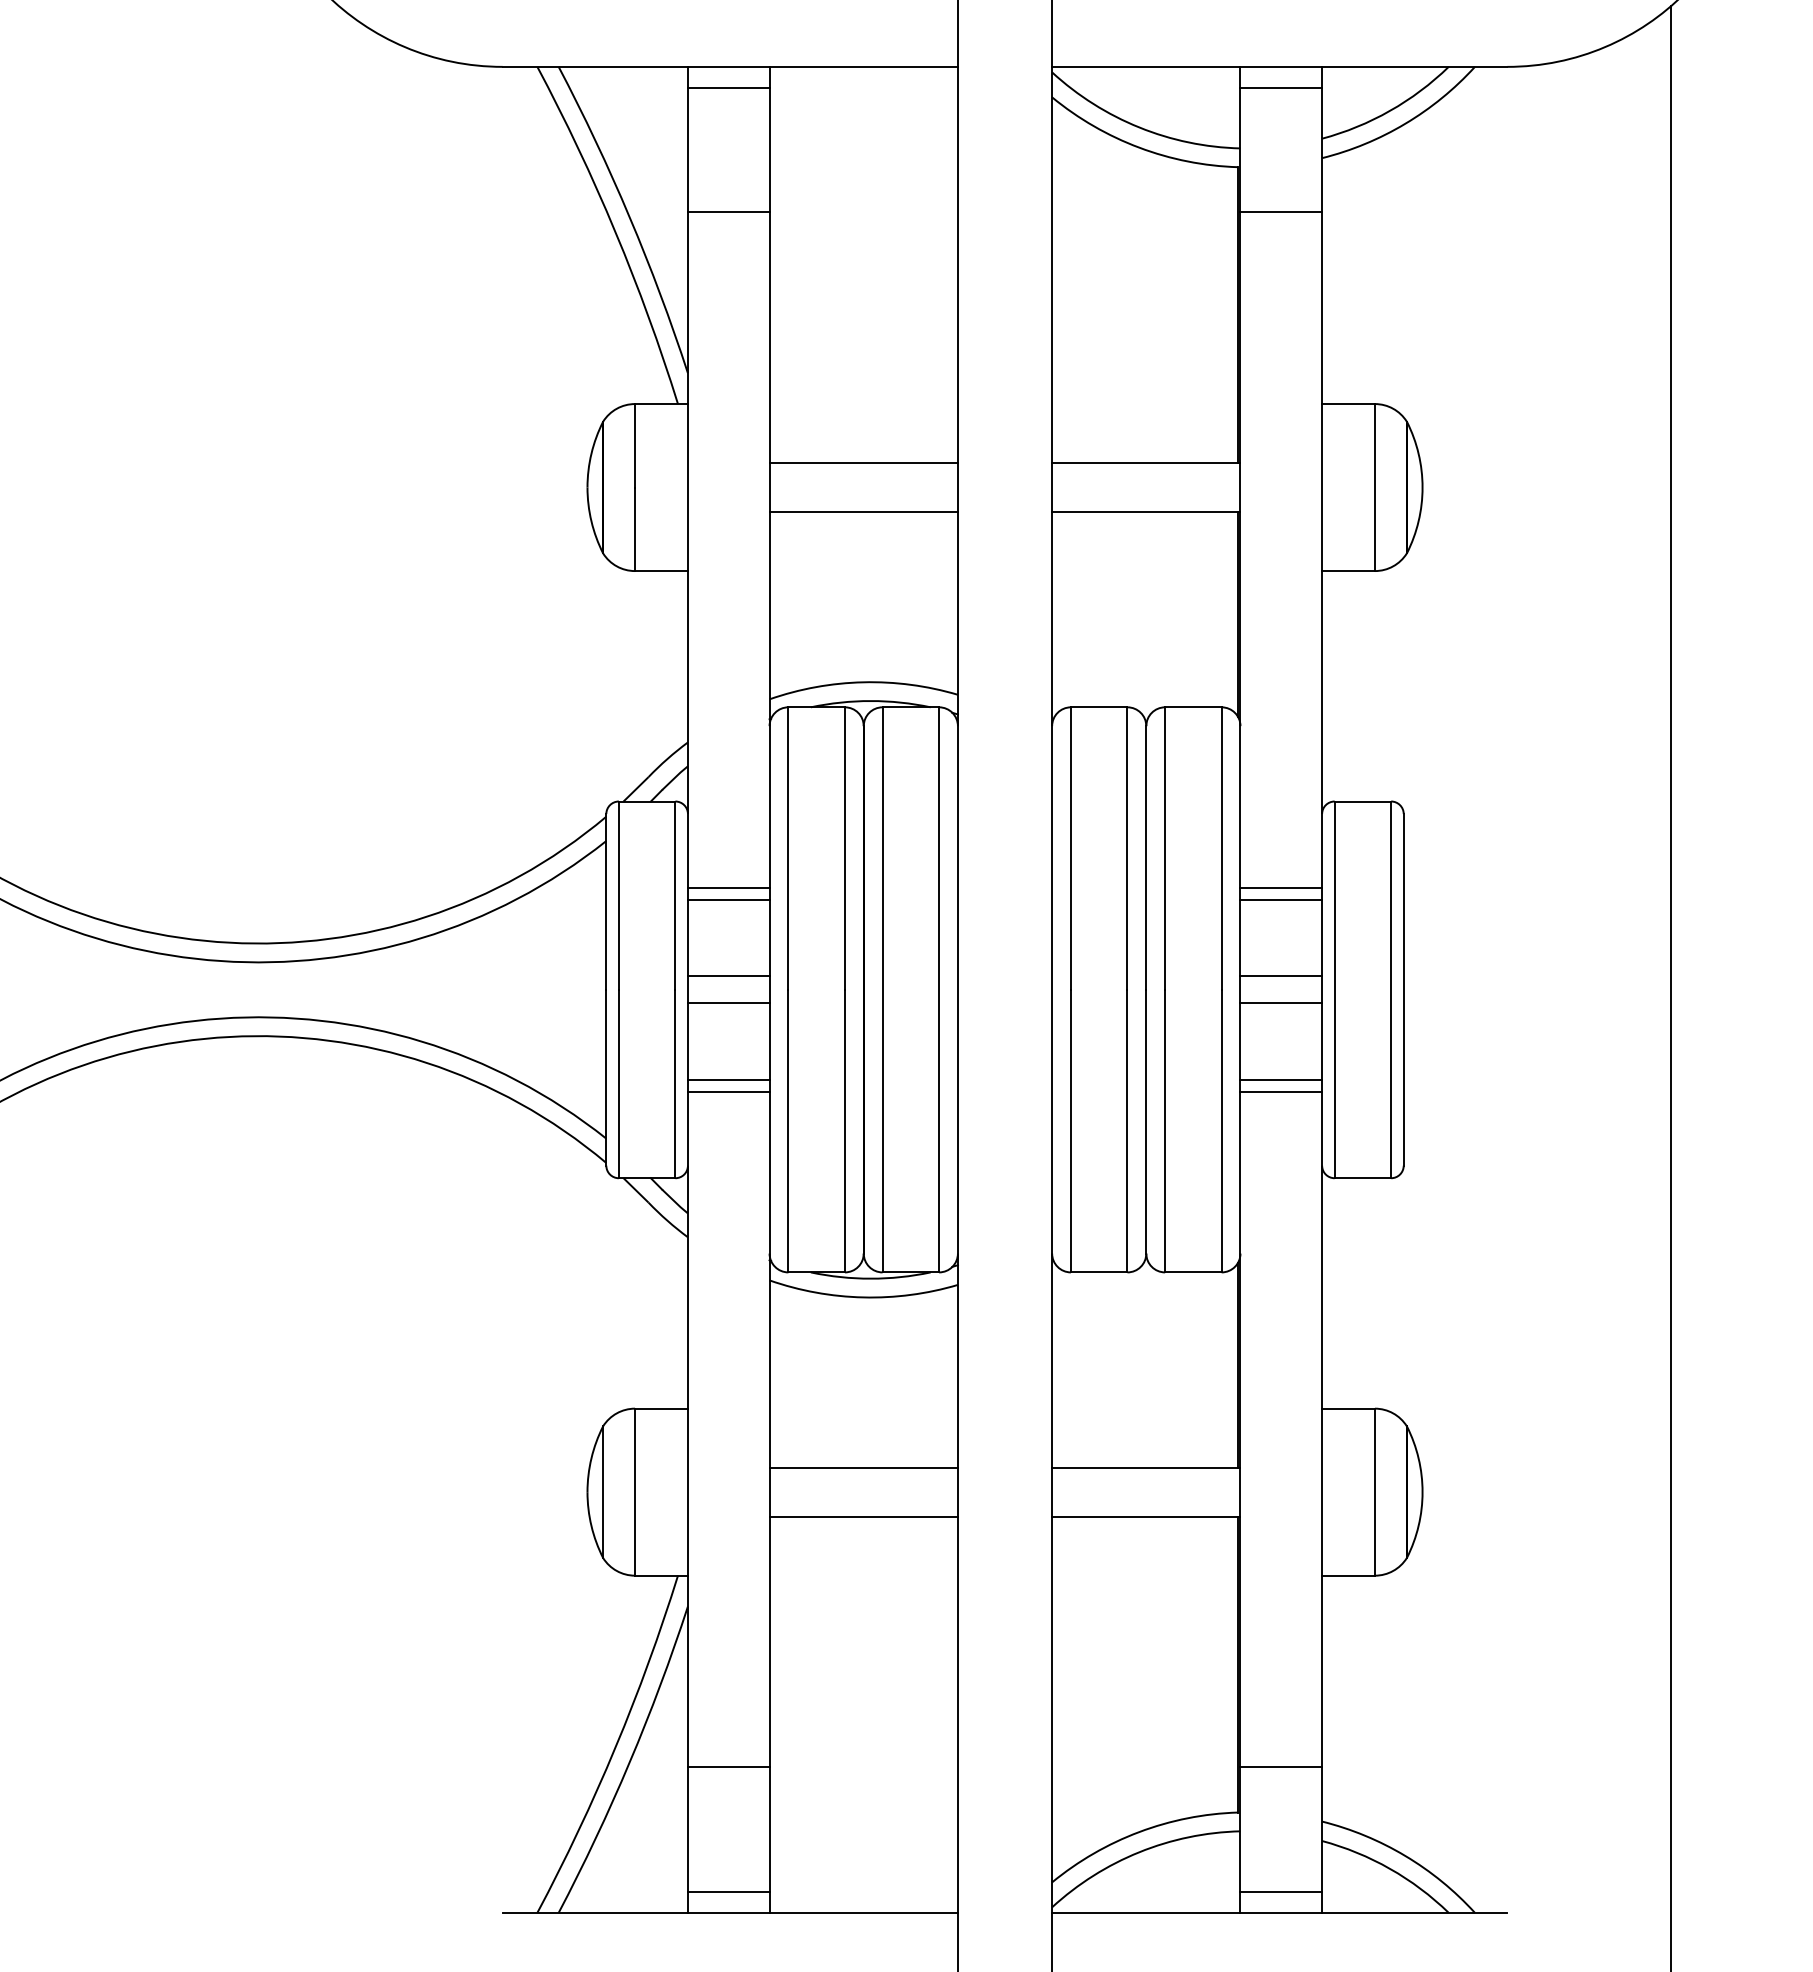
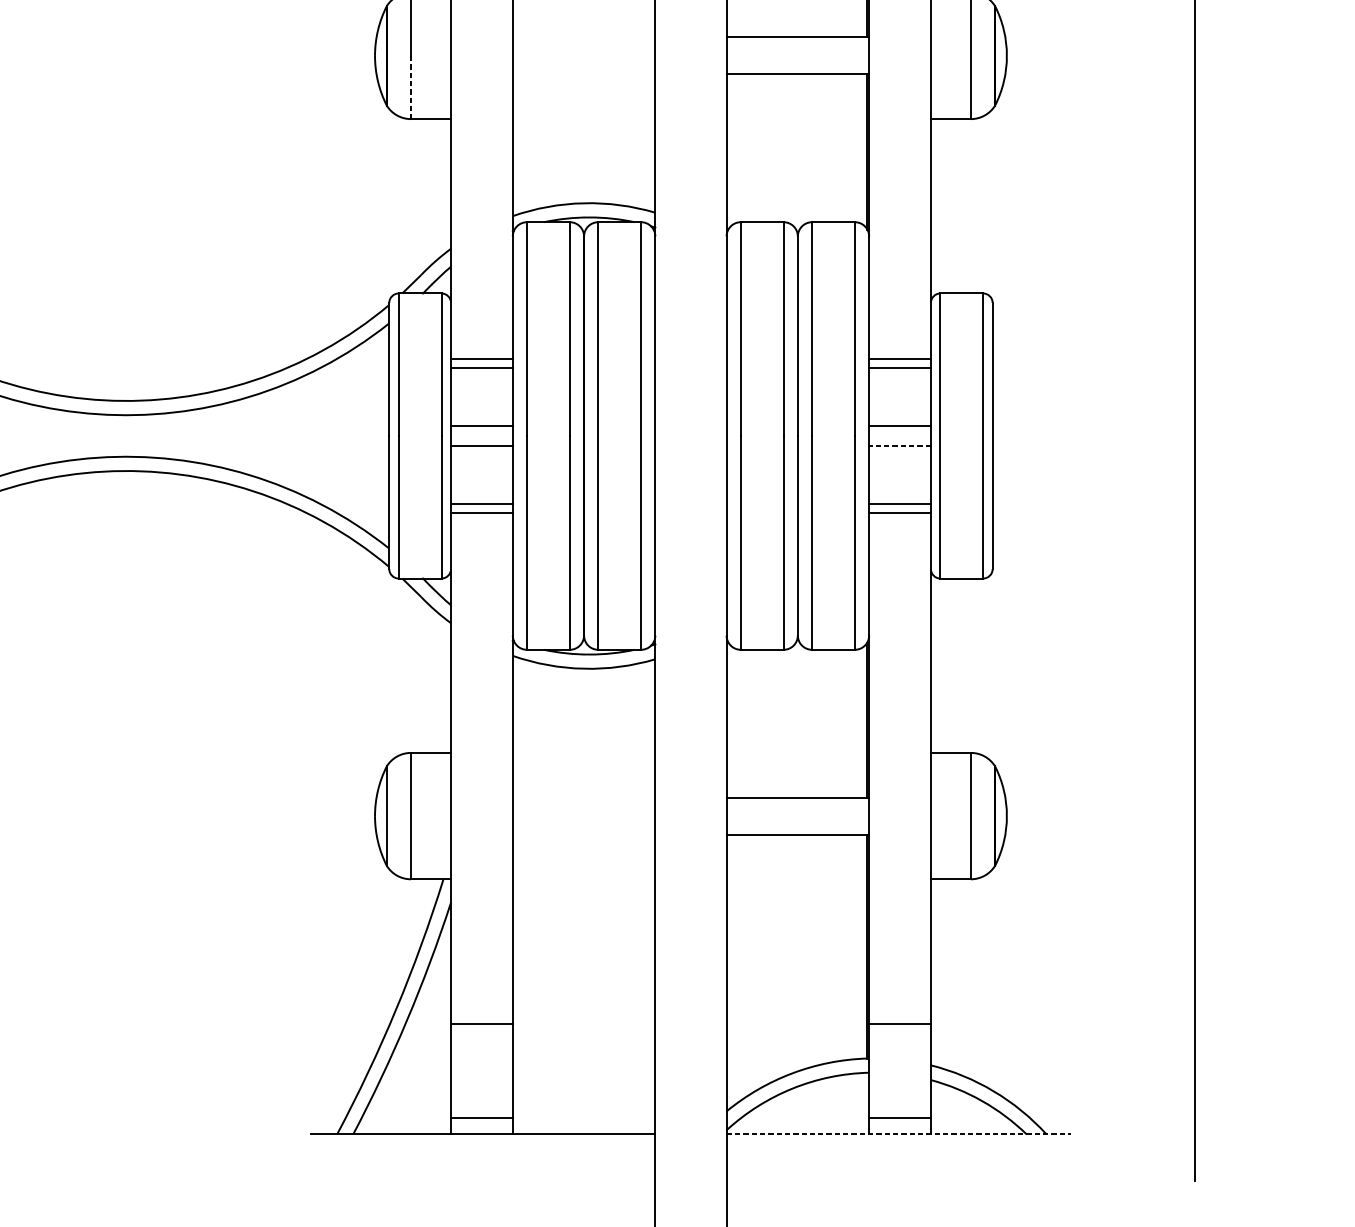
line: (863, 463) -> (583, 37), removed
line: (863, 512) -> (583, 74), removed
line: (635, 529) -> (411, 87), solid -> dashed
line: (1281, 1003) -> (900, 446), solid -> dashed
line: (863, 1467) -> (583, 797), removed
line: (863, 1516) -> (583, 834), removed
line: (1279, 1912) -> (898, 1134), solid -> dashed

